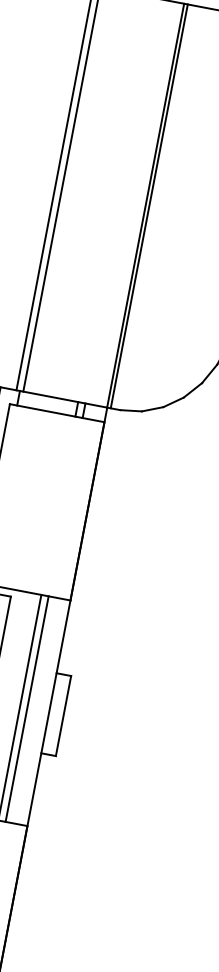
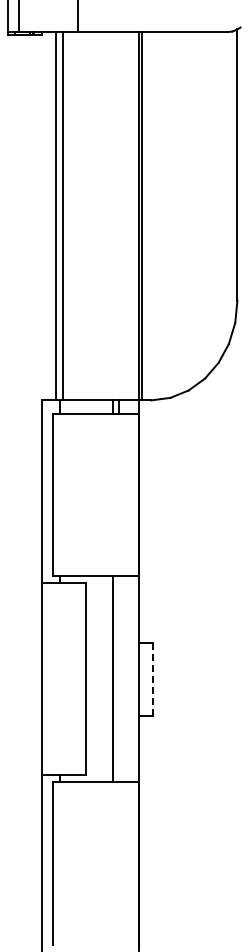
line: (27, 708) -> (119, 678), removed
line: (63, 716) -> (152, 679), solid -> dashed

